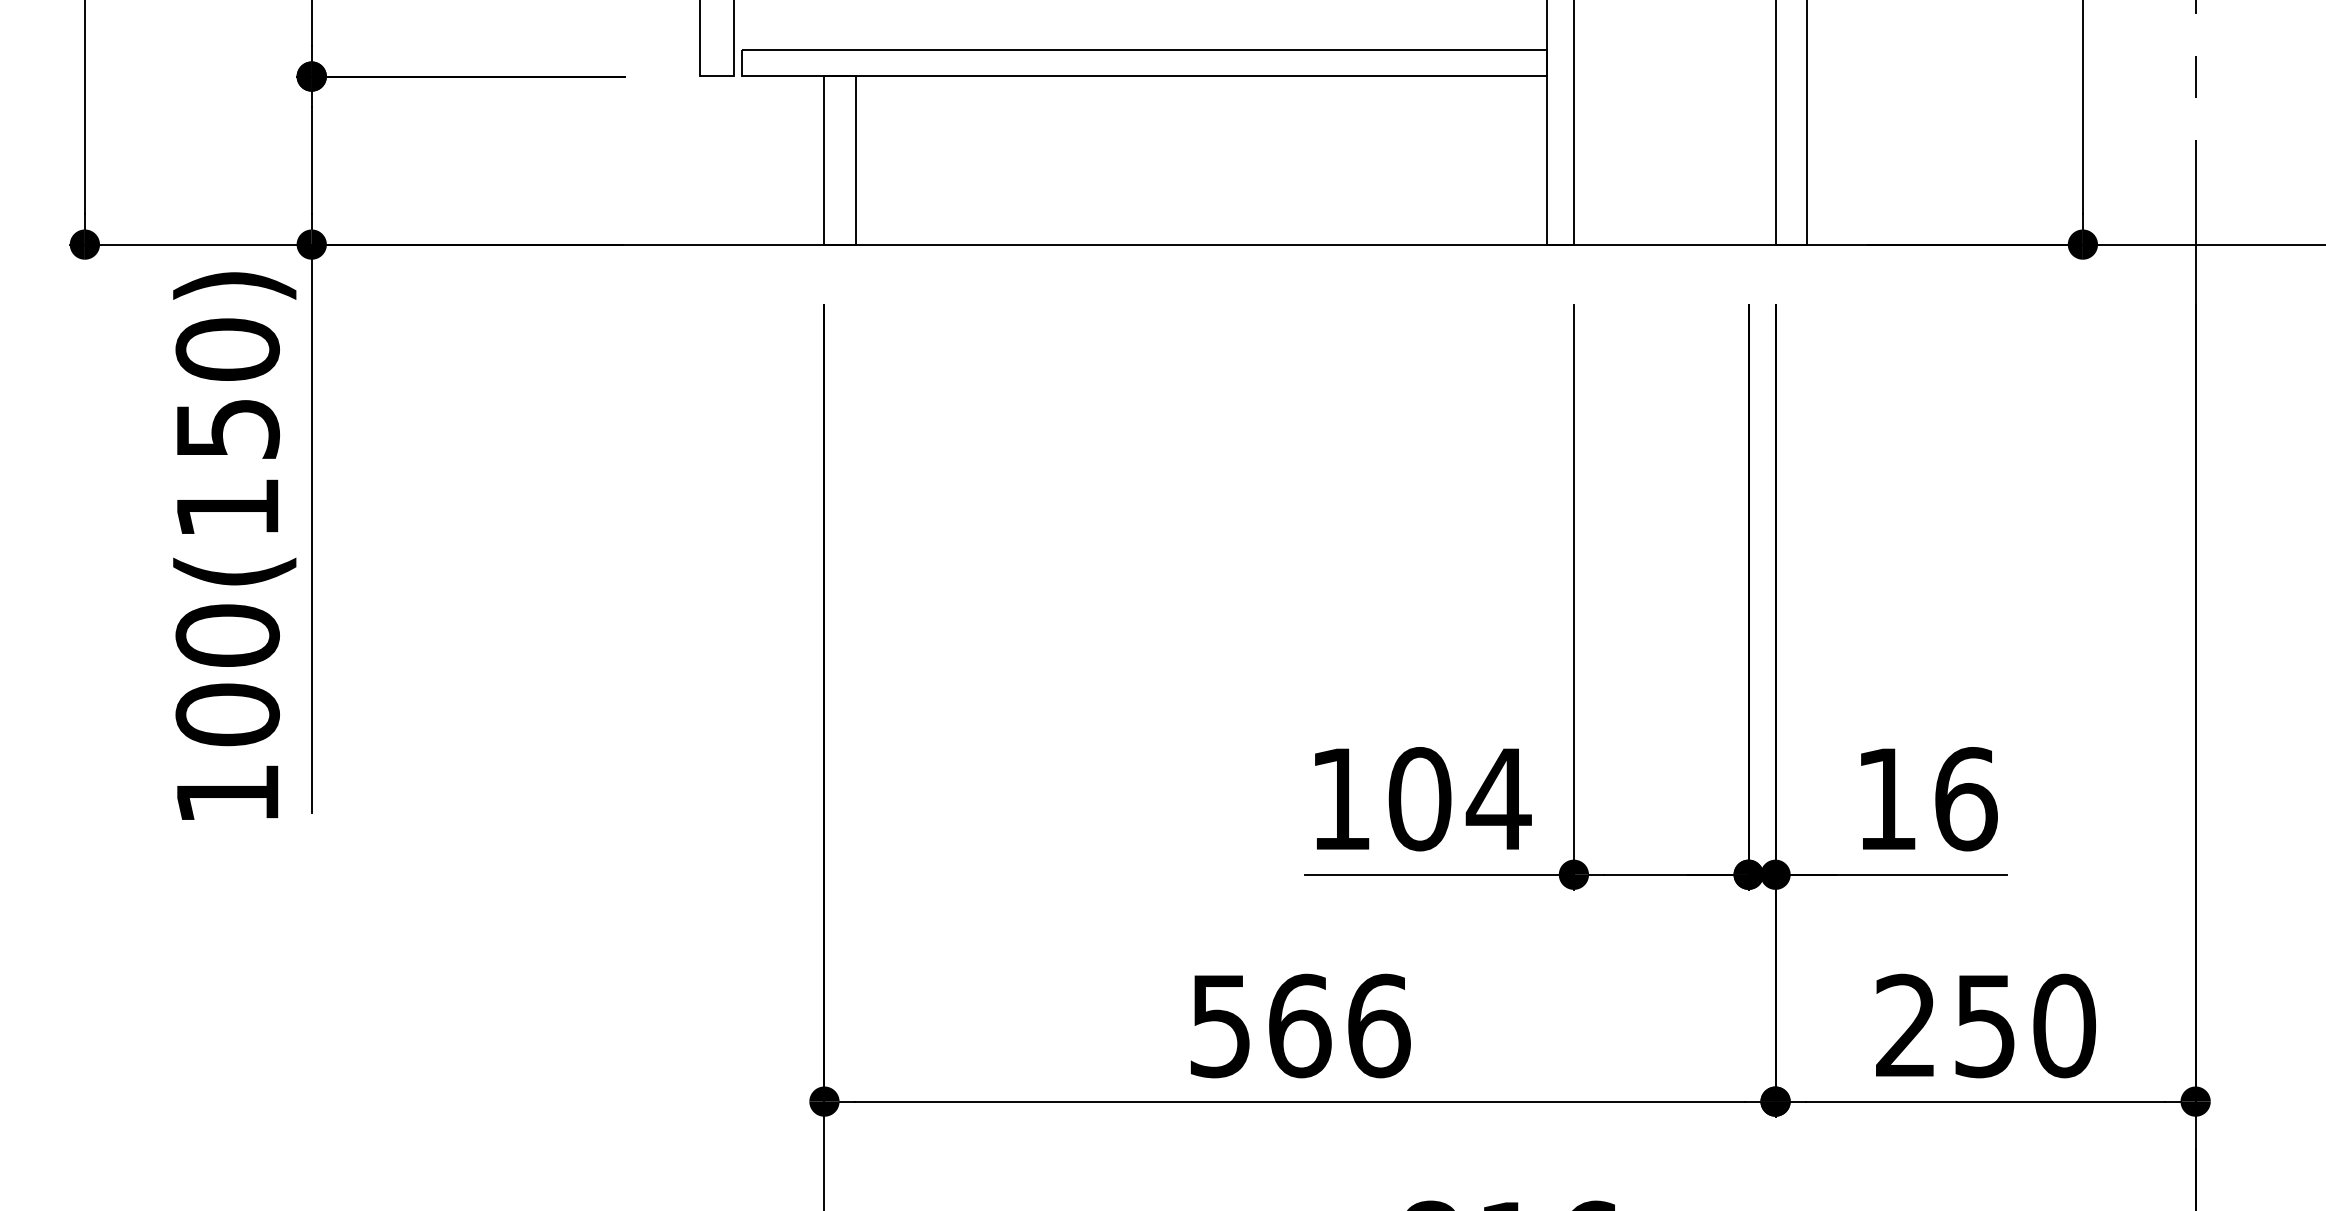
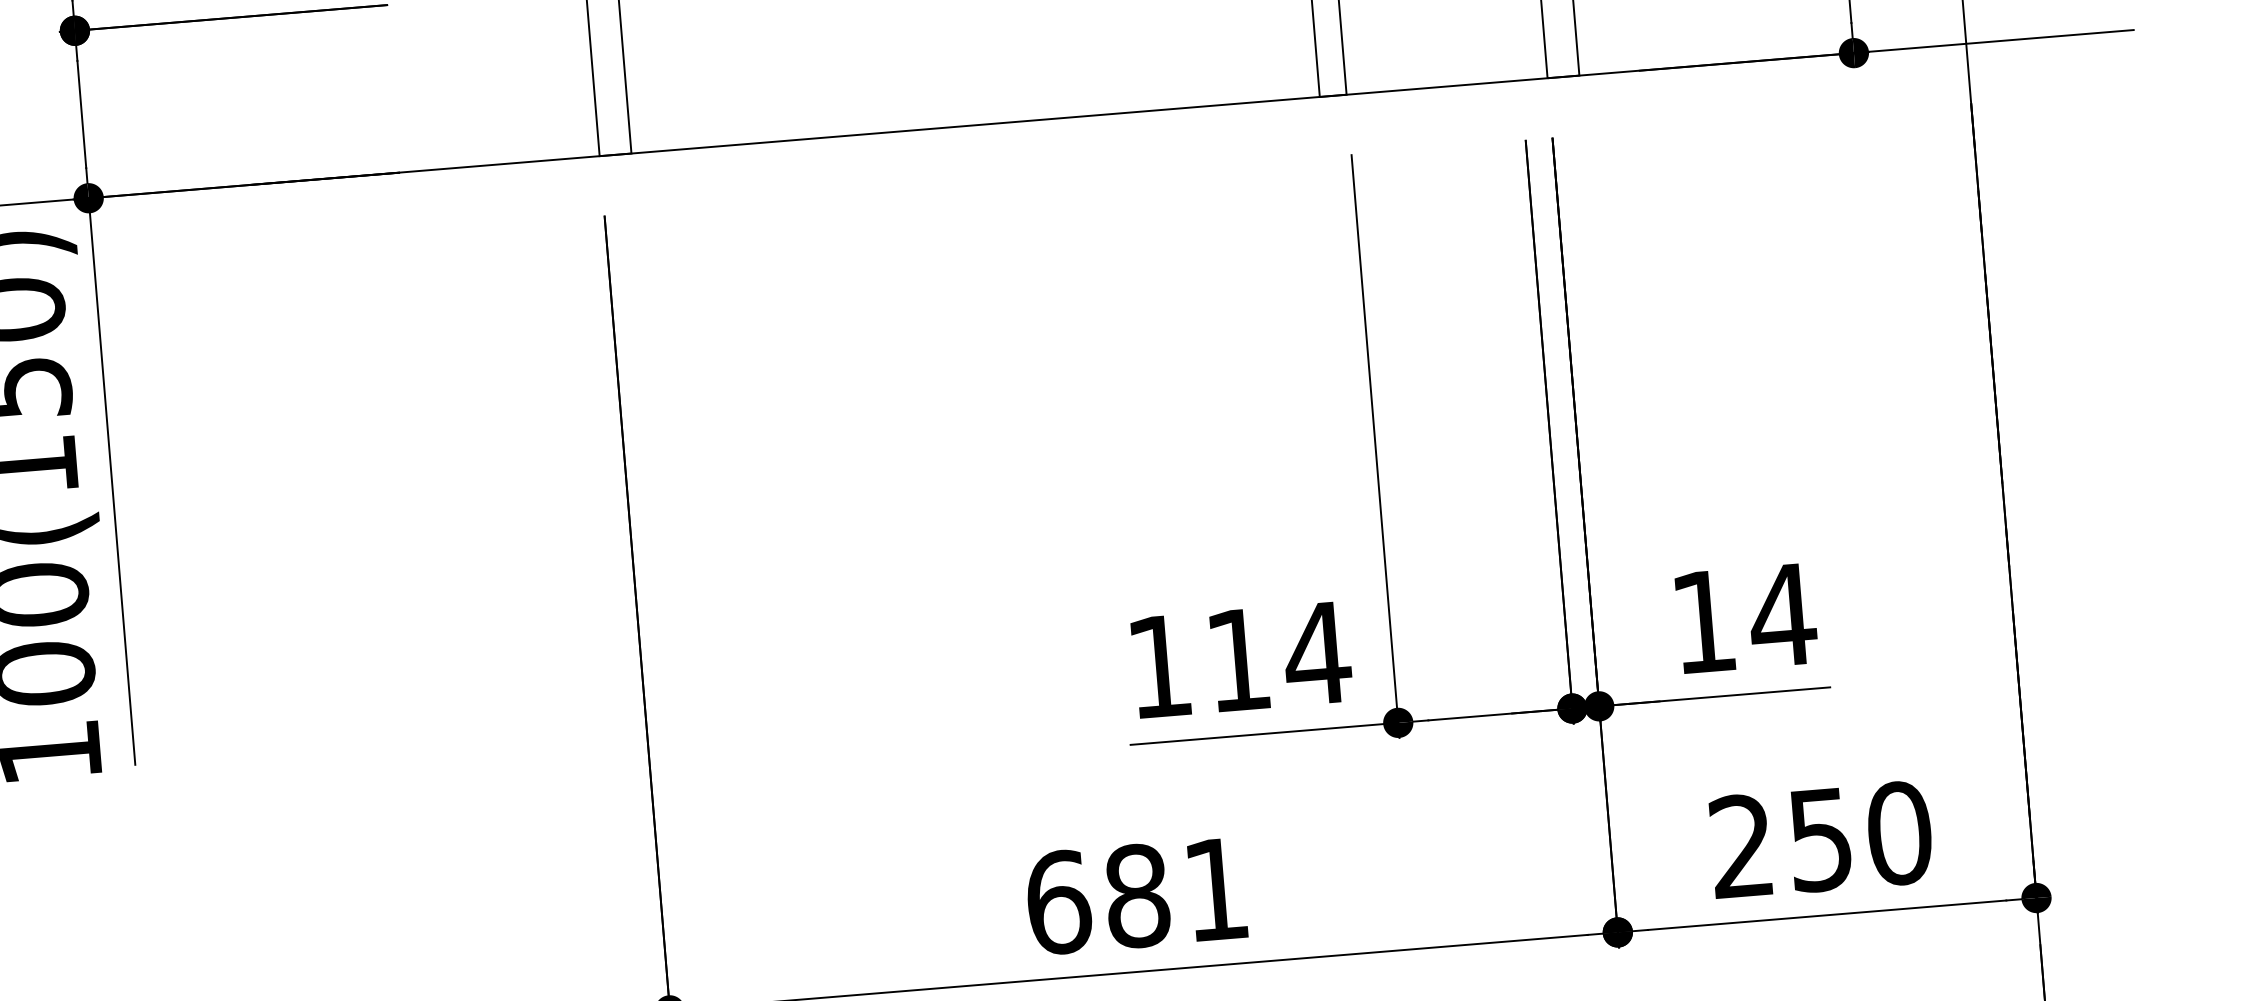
text: (1419, 799) -> (1238, 660), 104 -> 114
text: (1965, 799) -> (1782, 615), 16 -> 14
text: (1300, 1025) -> (1138, 895), 566 -> 681

